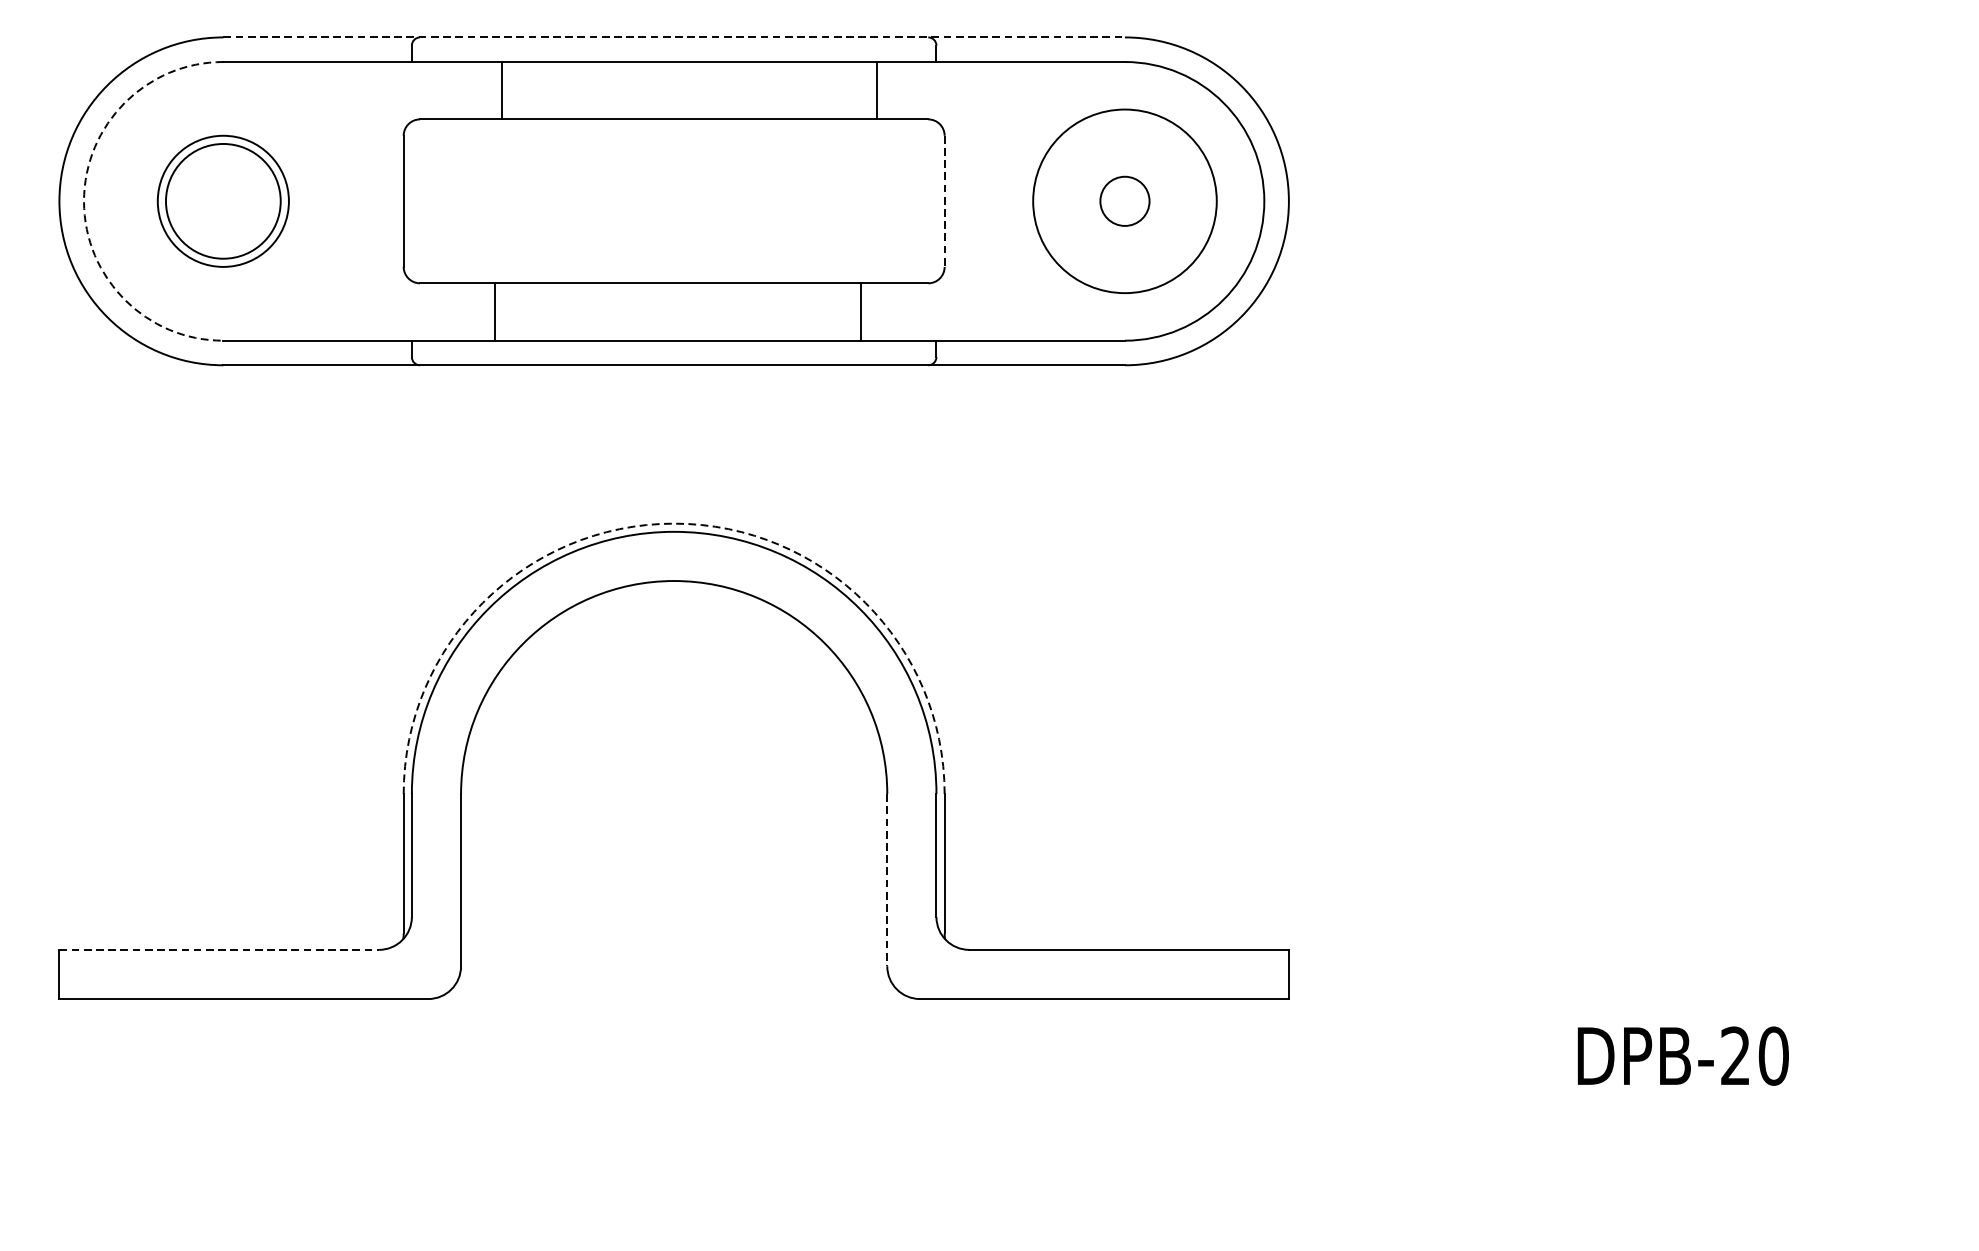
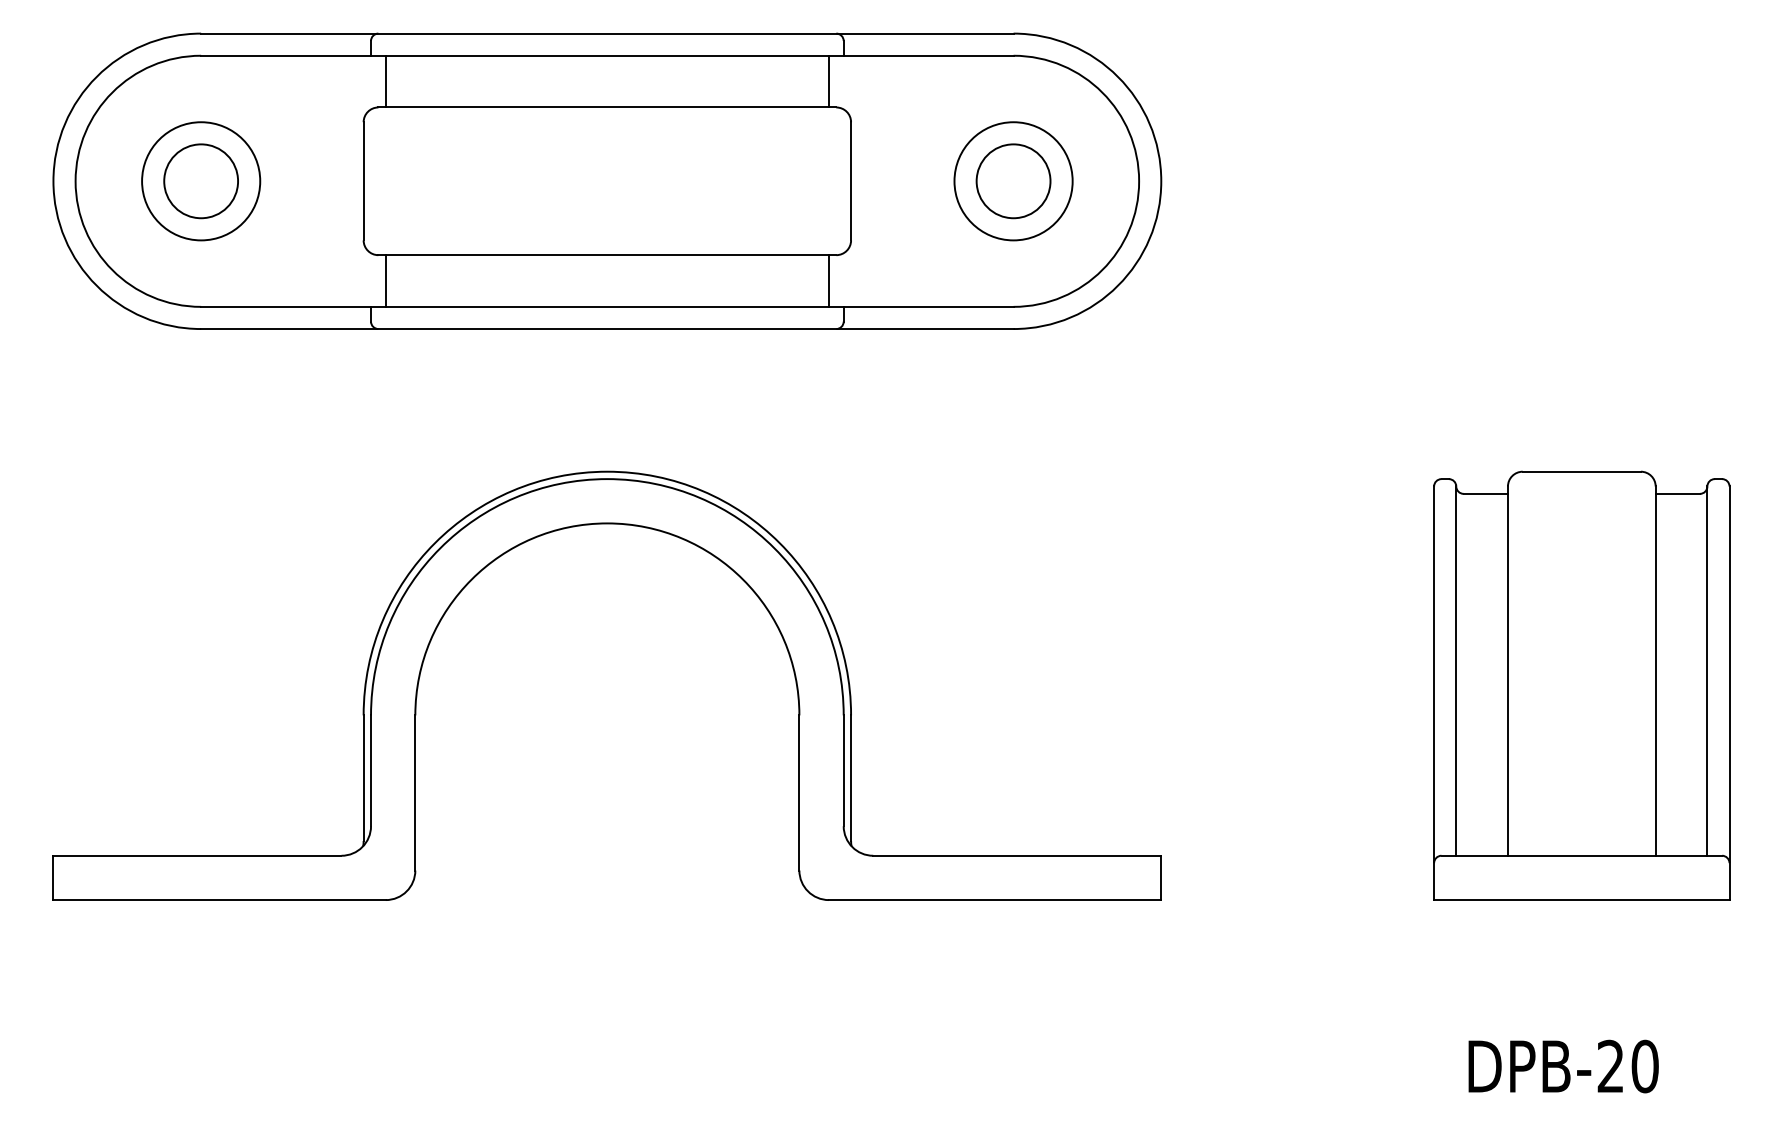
line: (674, 37) -> (607, 33), dashed -> solid
line: (501, 90) -> (385, 81), moved
line: (876, 90) -> (828, 81), moved
arc: (83, 201) -> (75, 181), dashed -> solid
circle: (223, 201) -> (201, 181), size x0.71
line: (945, 201) -> (851, 181), dashed -> solid
circle: (1124, 201) -> (1013, 181), size x0.71
circle: (1124, 201) -> (1013, 181), size x1.67
line: (494, 311) -> (385, 280), moved
line: (860, 311) -> (828, 280), moved
arc: (674, 523) -> (607, 471), dashed -> solid
part: (1755, 760) -> (1581, 685), added
line: (887, 879) -> (799, 792), dashed -> solid
line: (219, 949) -> (197, 855), dashed -> solid
text: (1683, 1056) -> (1563, 1066), moved

